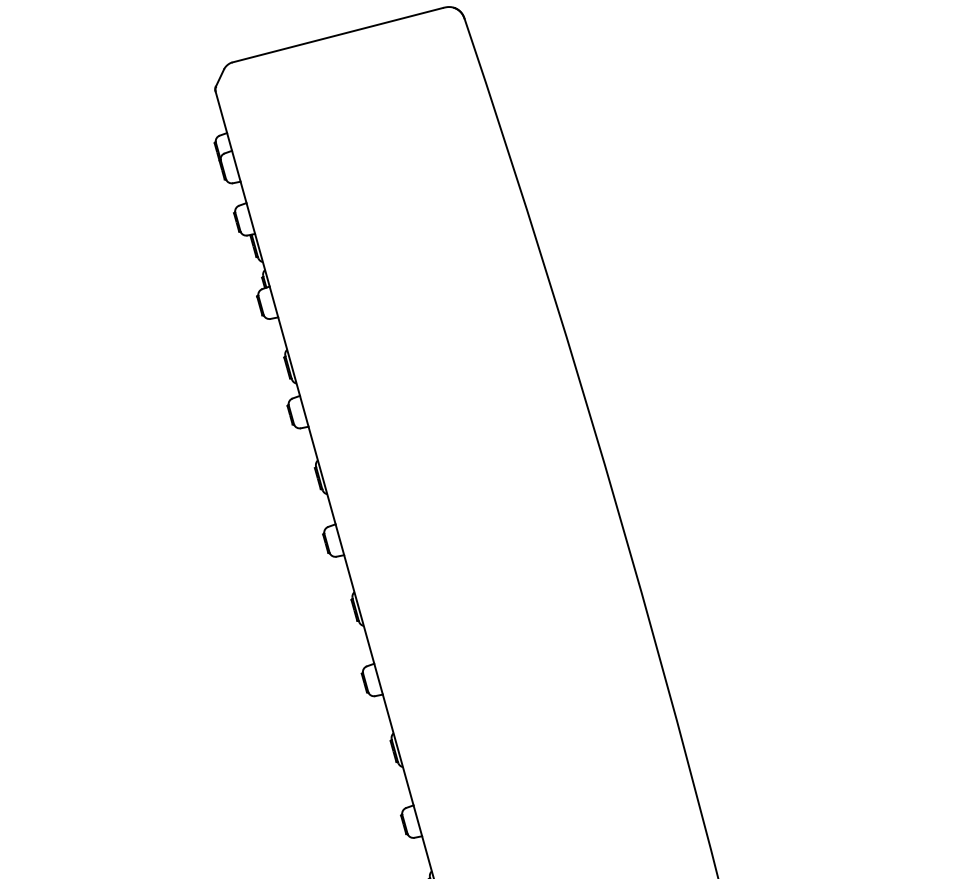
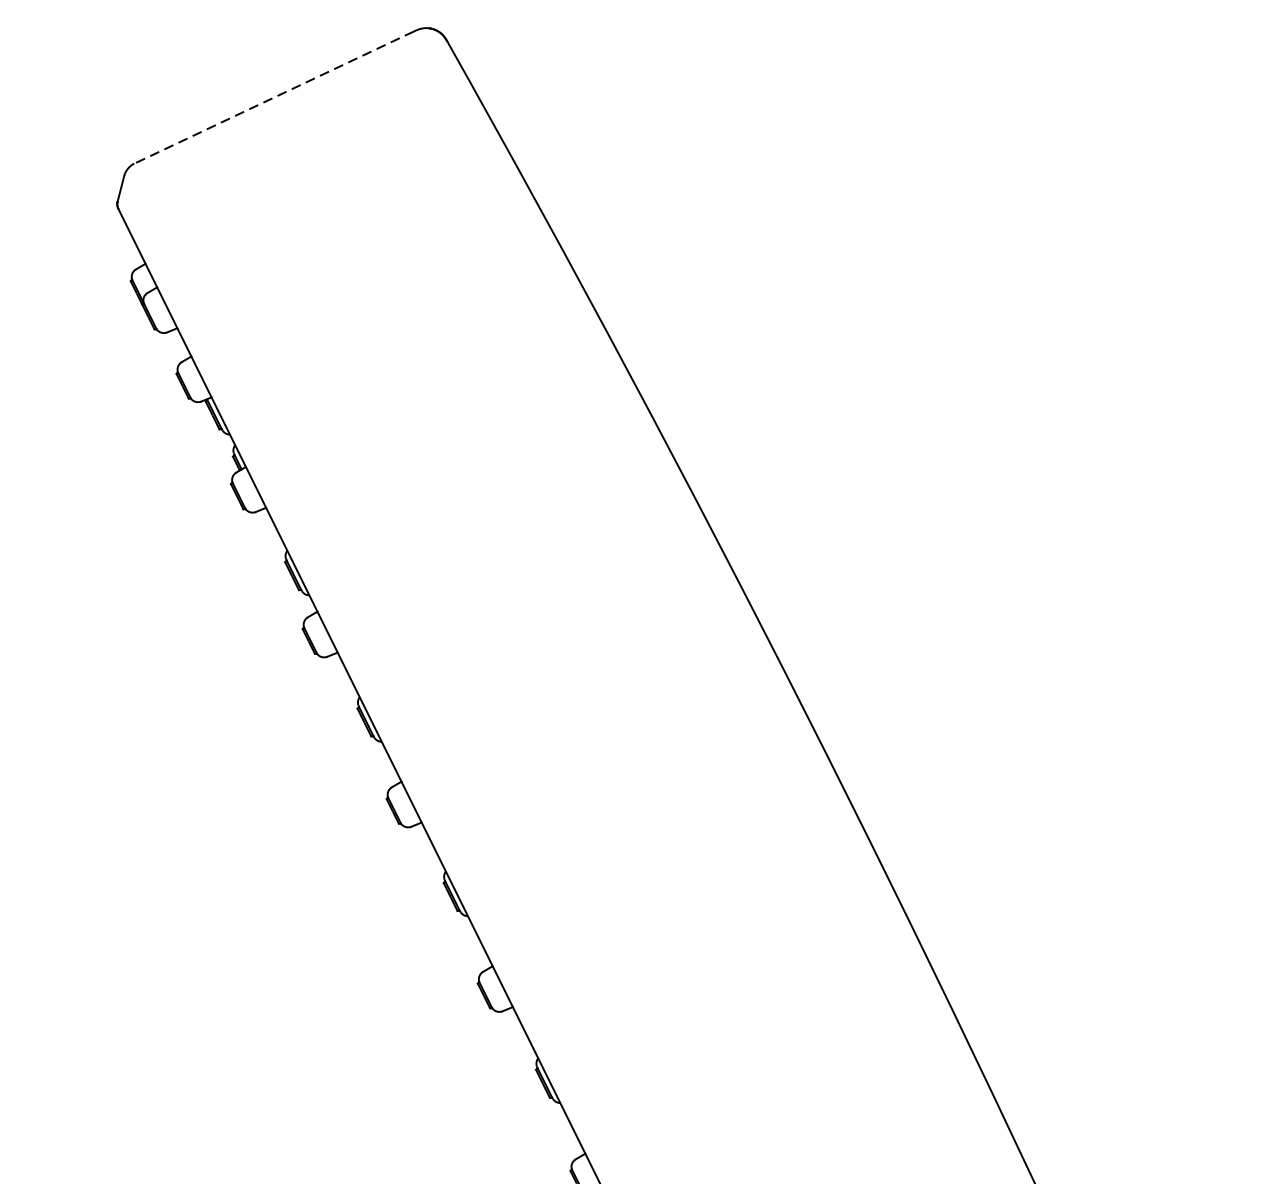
line: (337, 35) -> (273, 98), solid -> dashed

